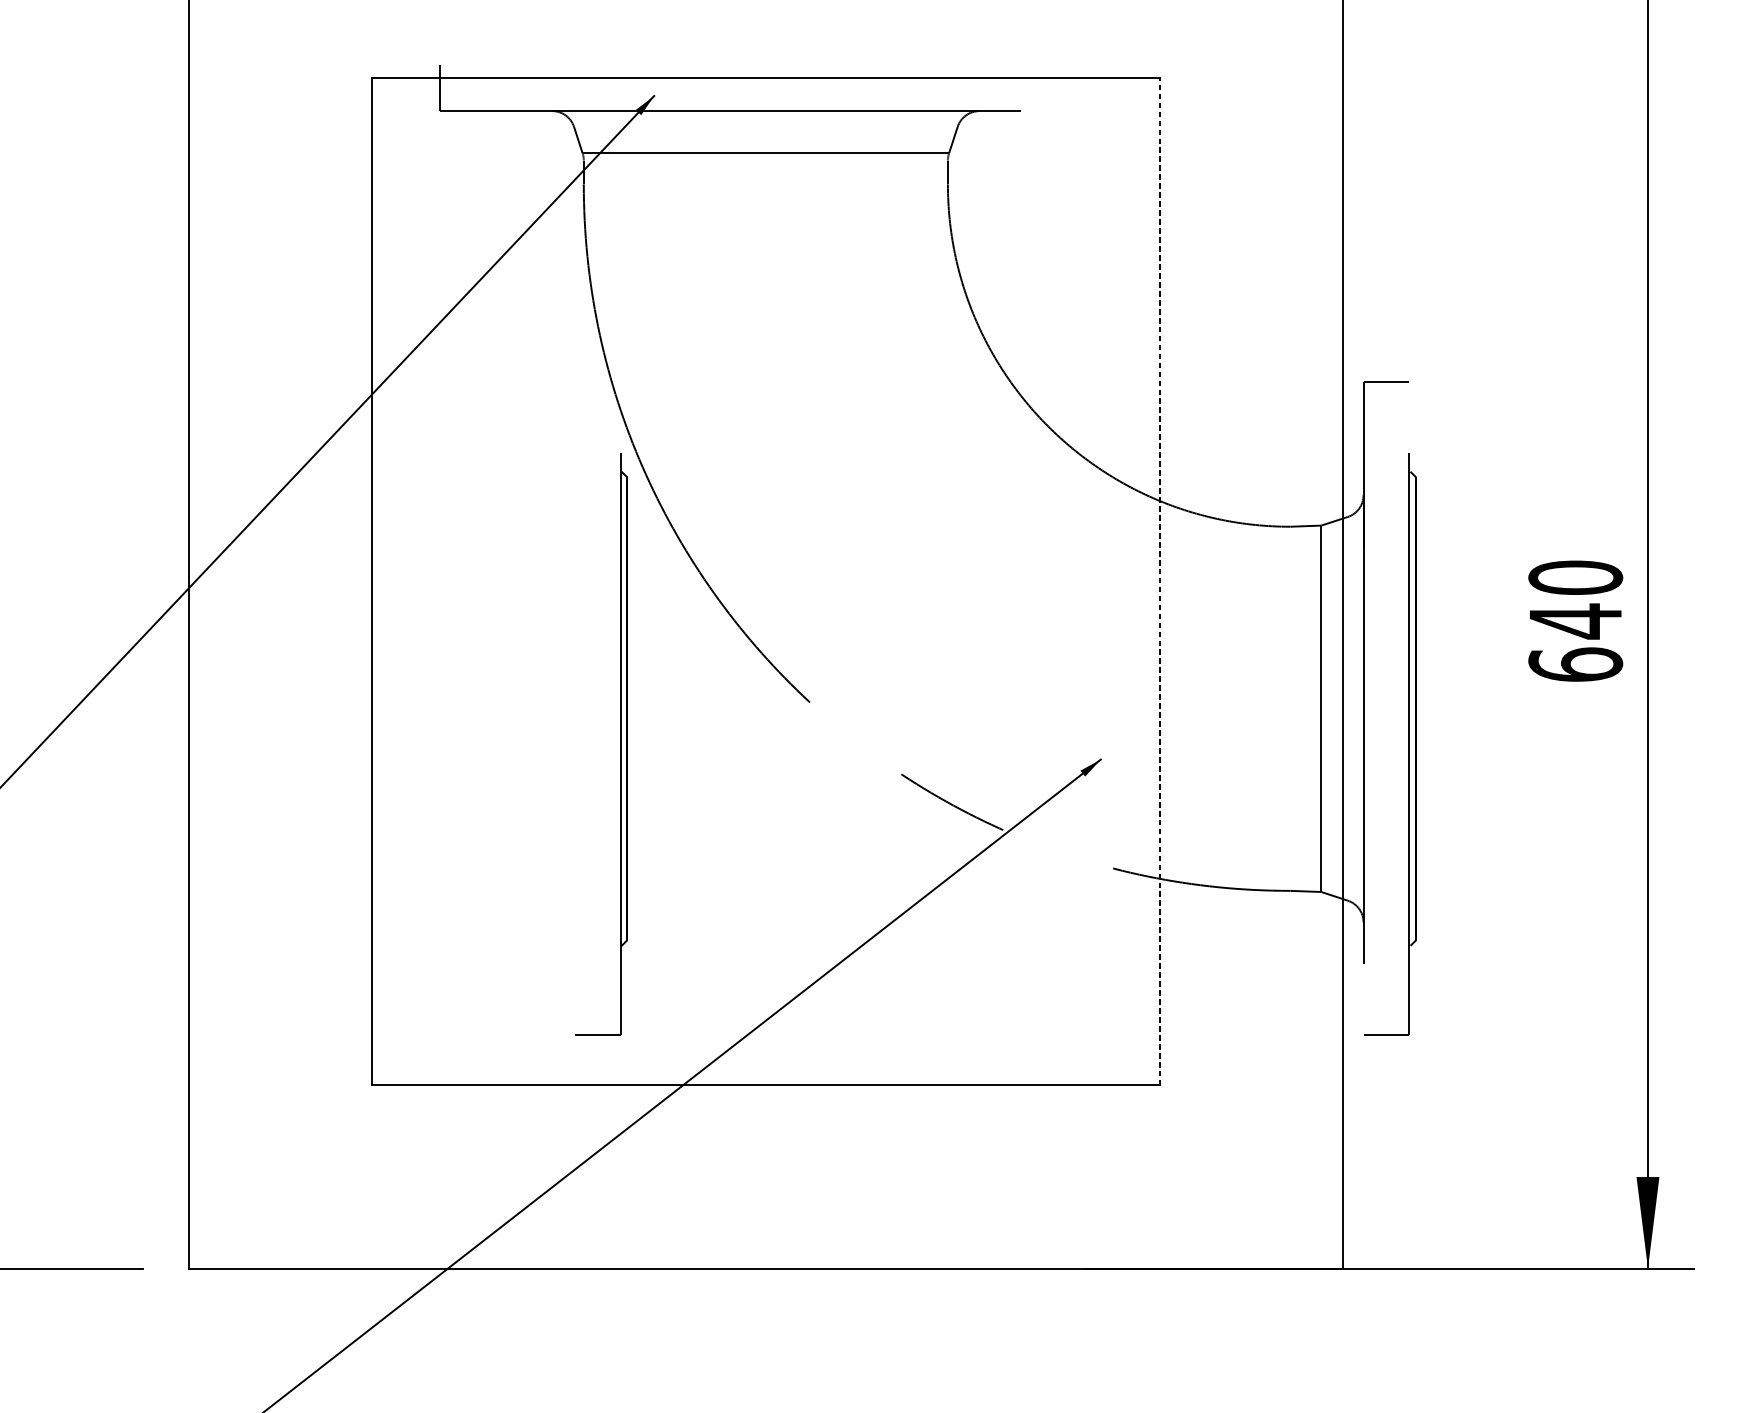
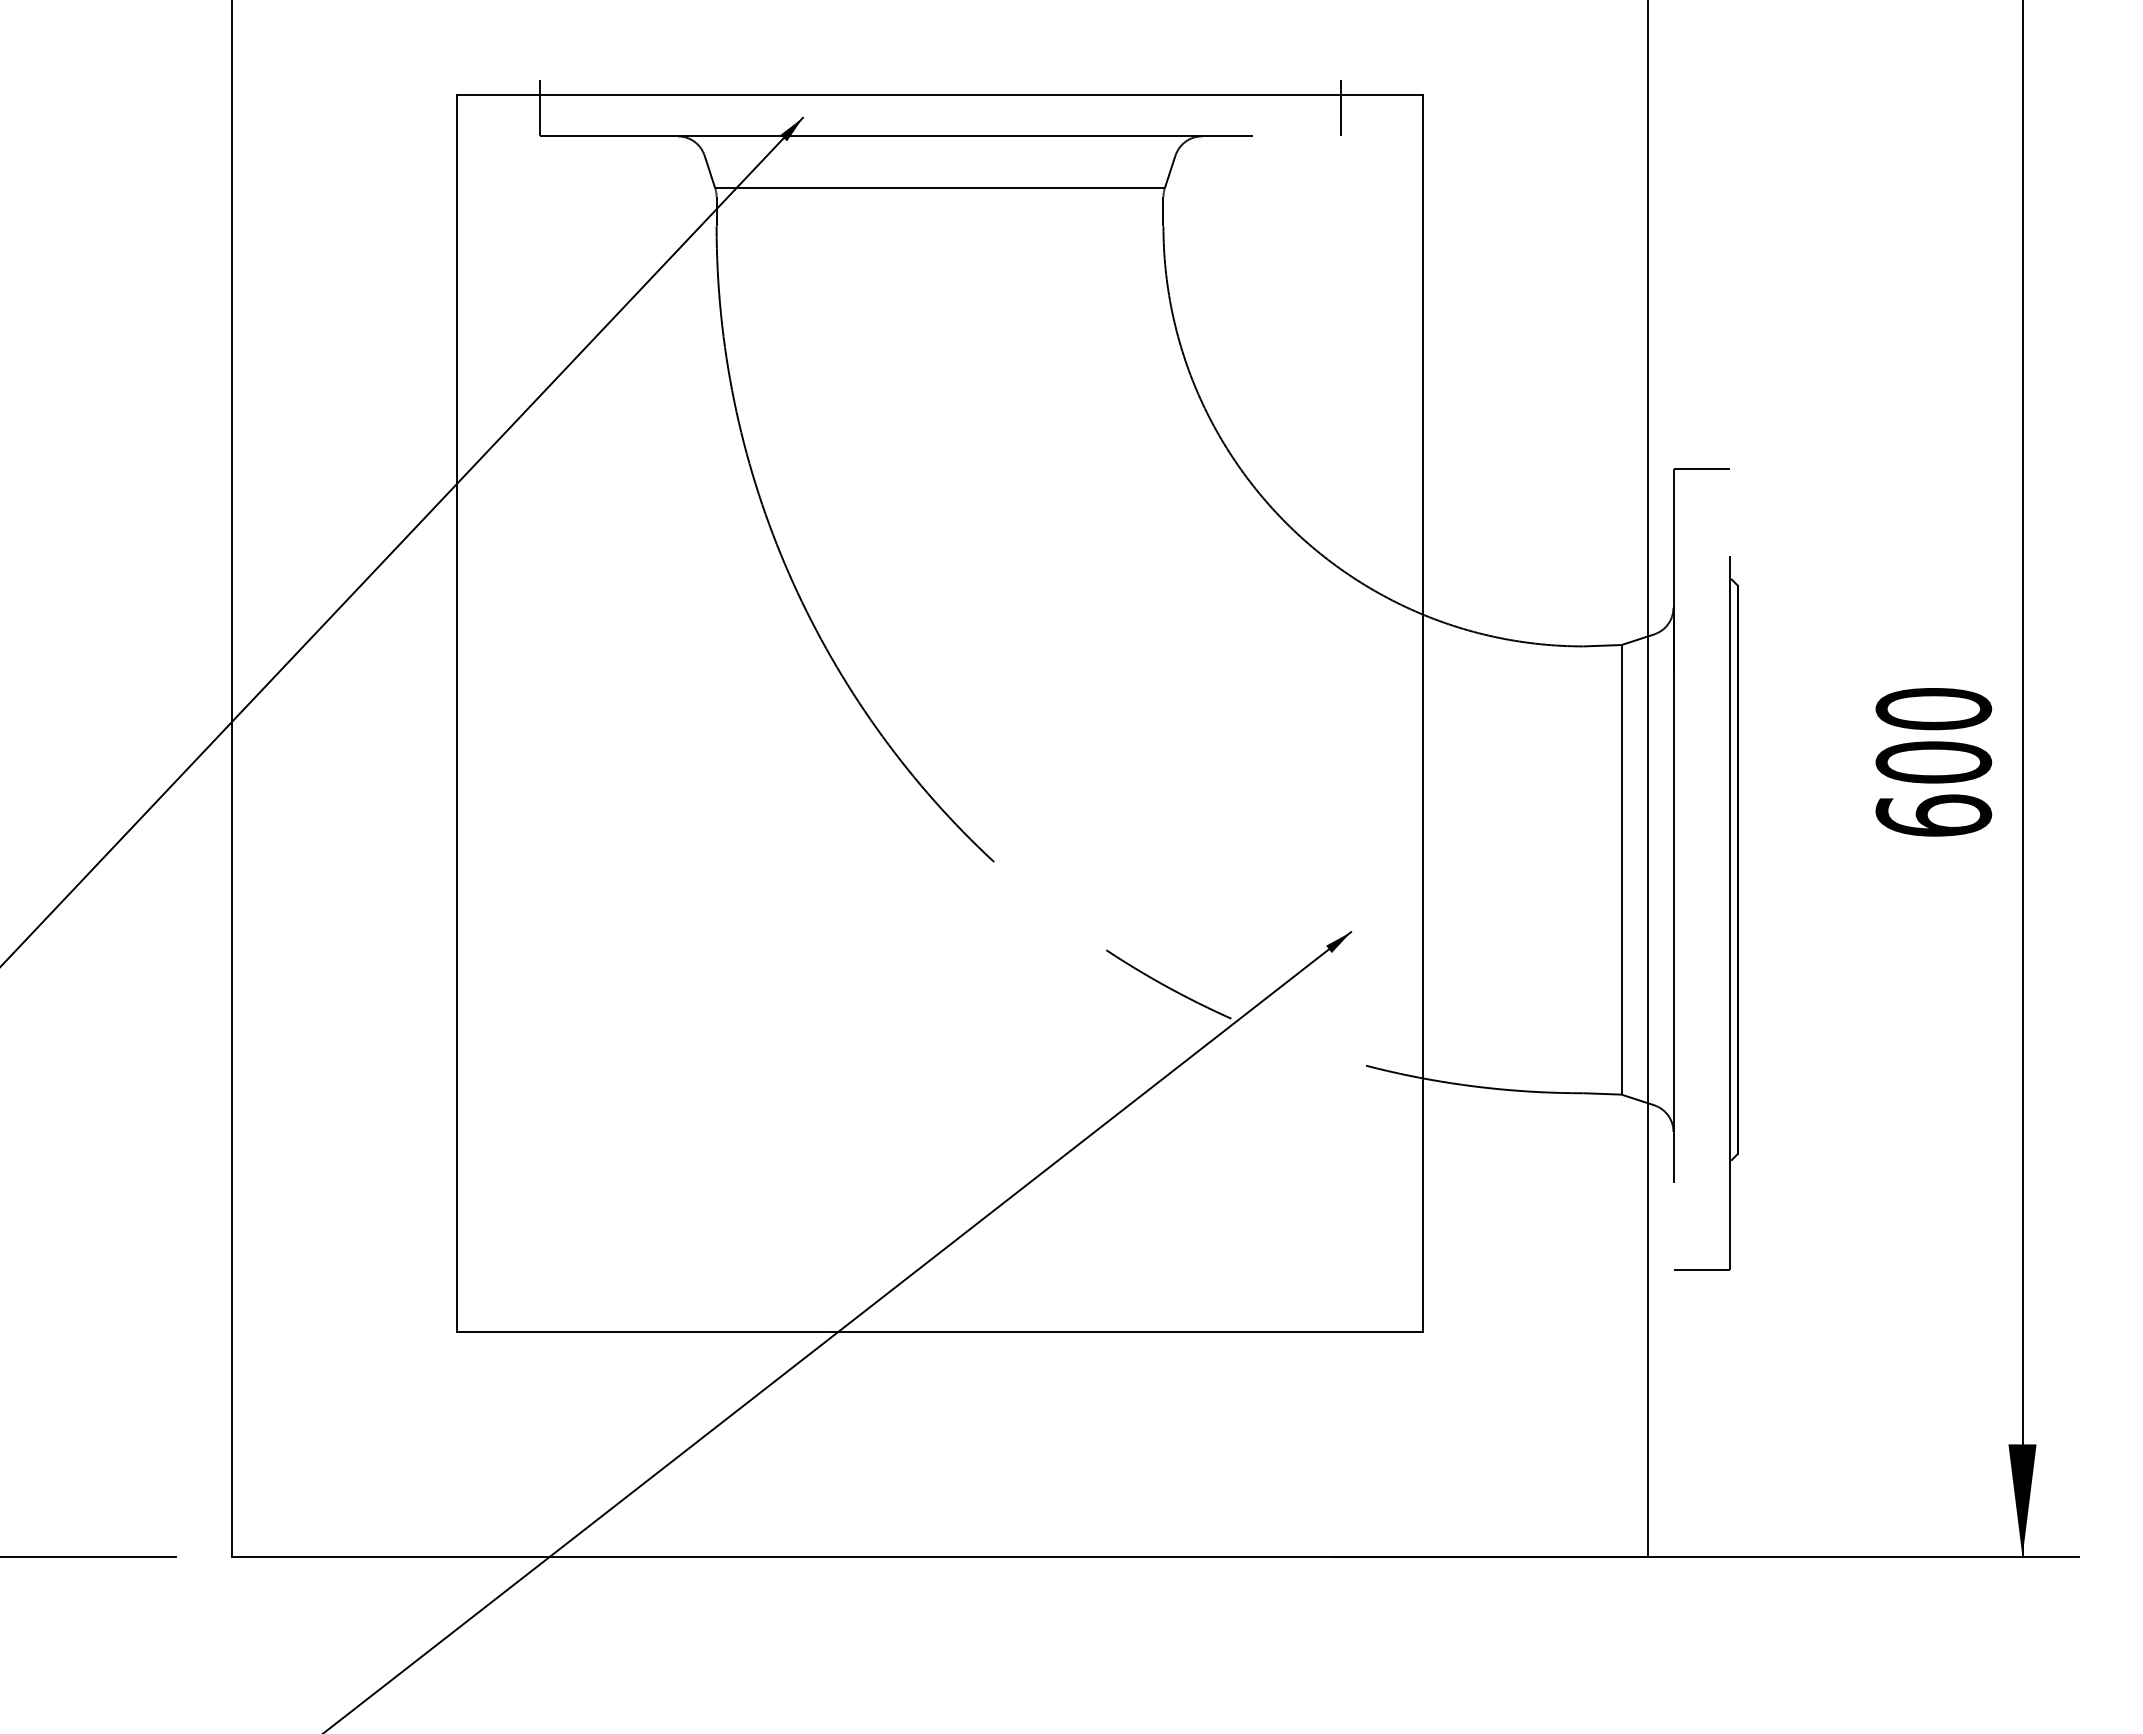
line: (1092, 88) -> (1340, 108), added
line: (1159, 581) -> (1423, 713), dashed -> solid
text: (1575, 621) -> (1933, 762), 640 -> 600
part: (620, 744) -> (761, 913), removed

